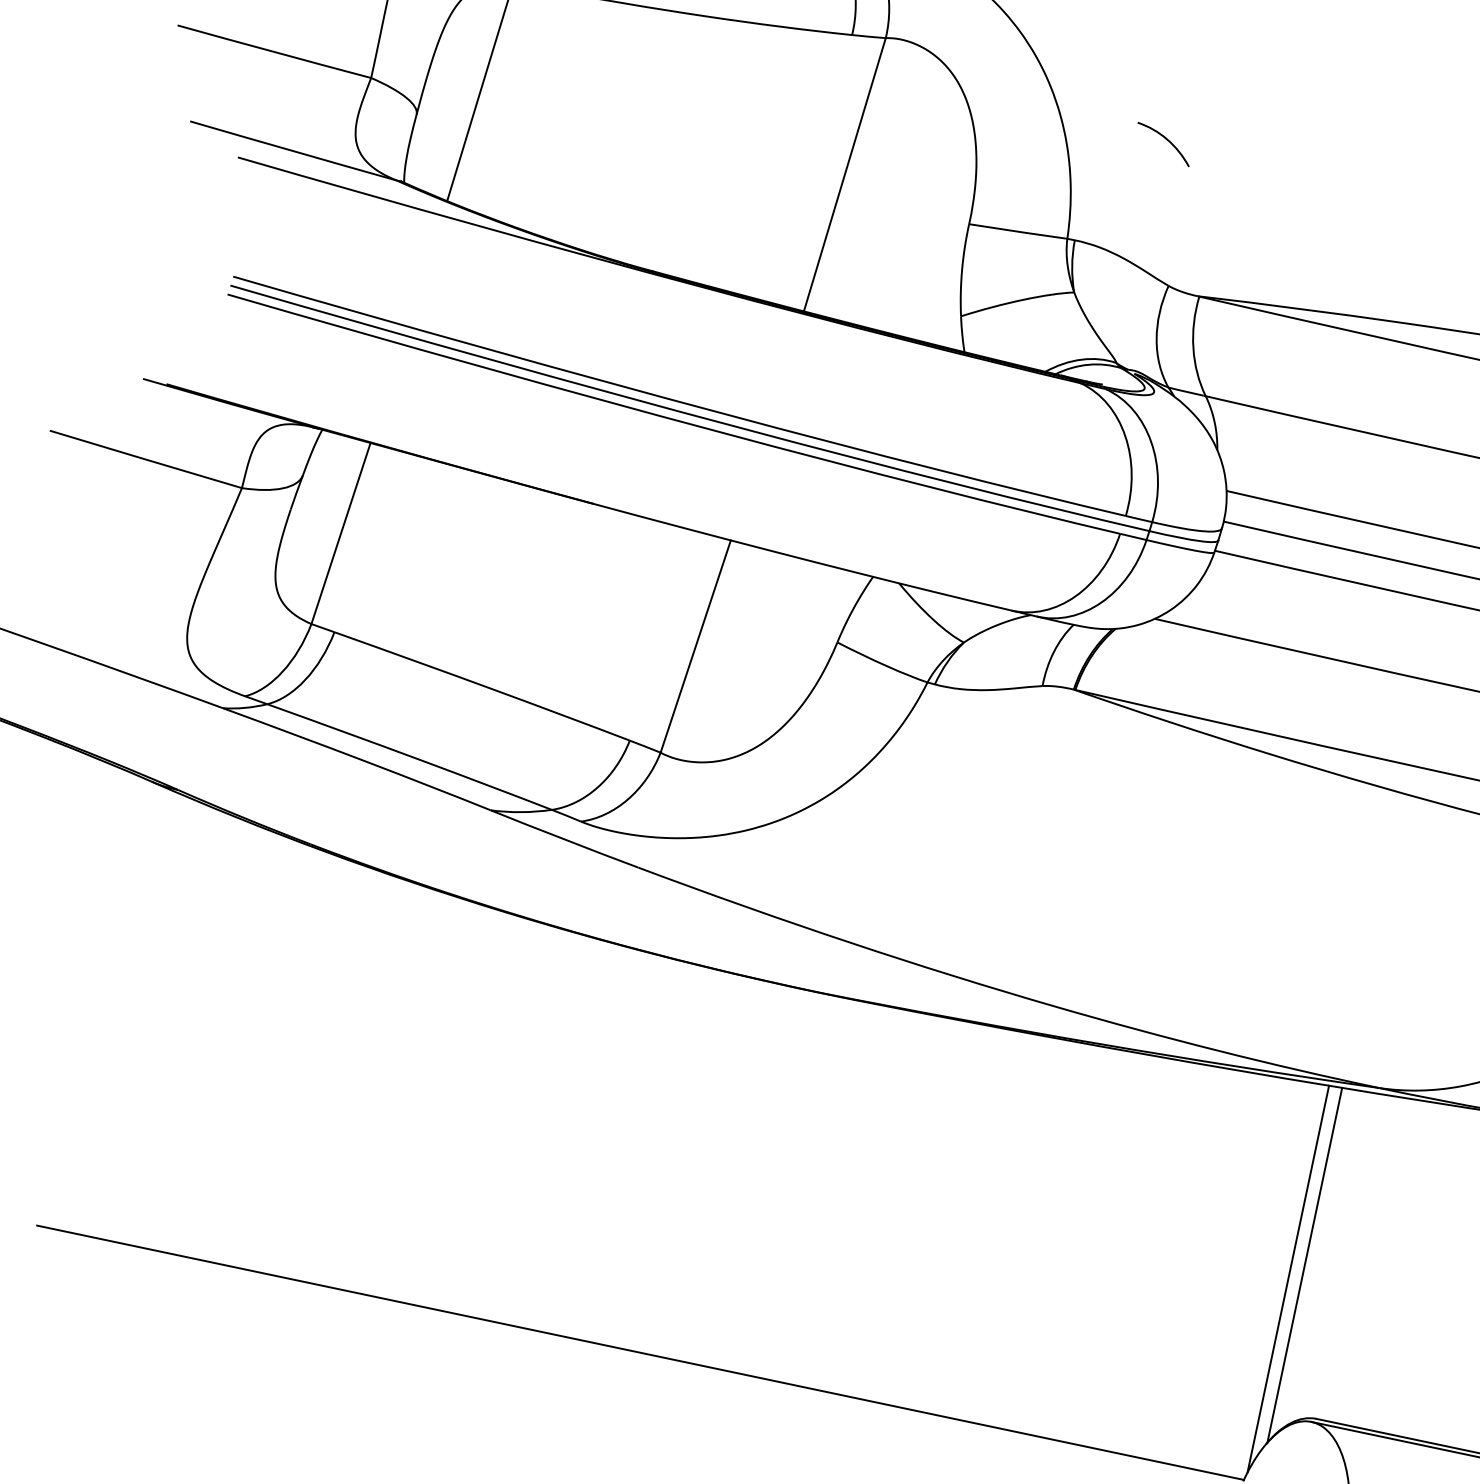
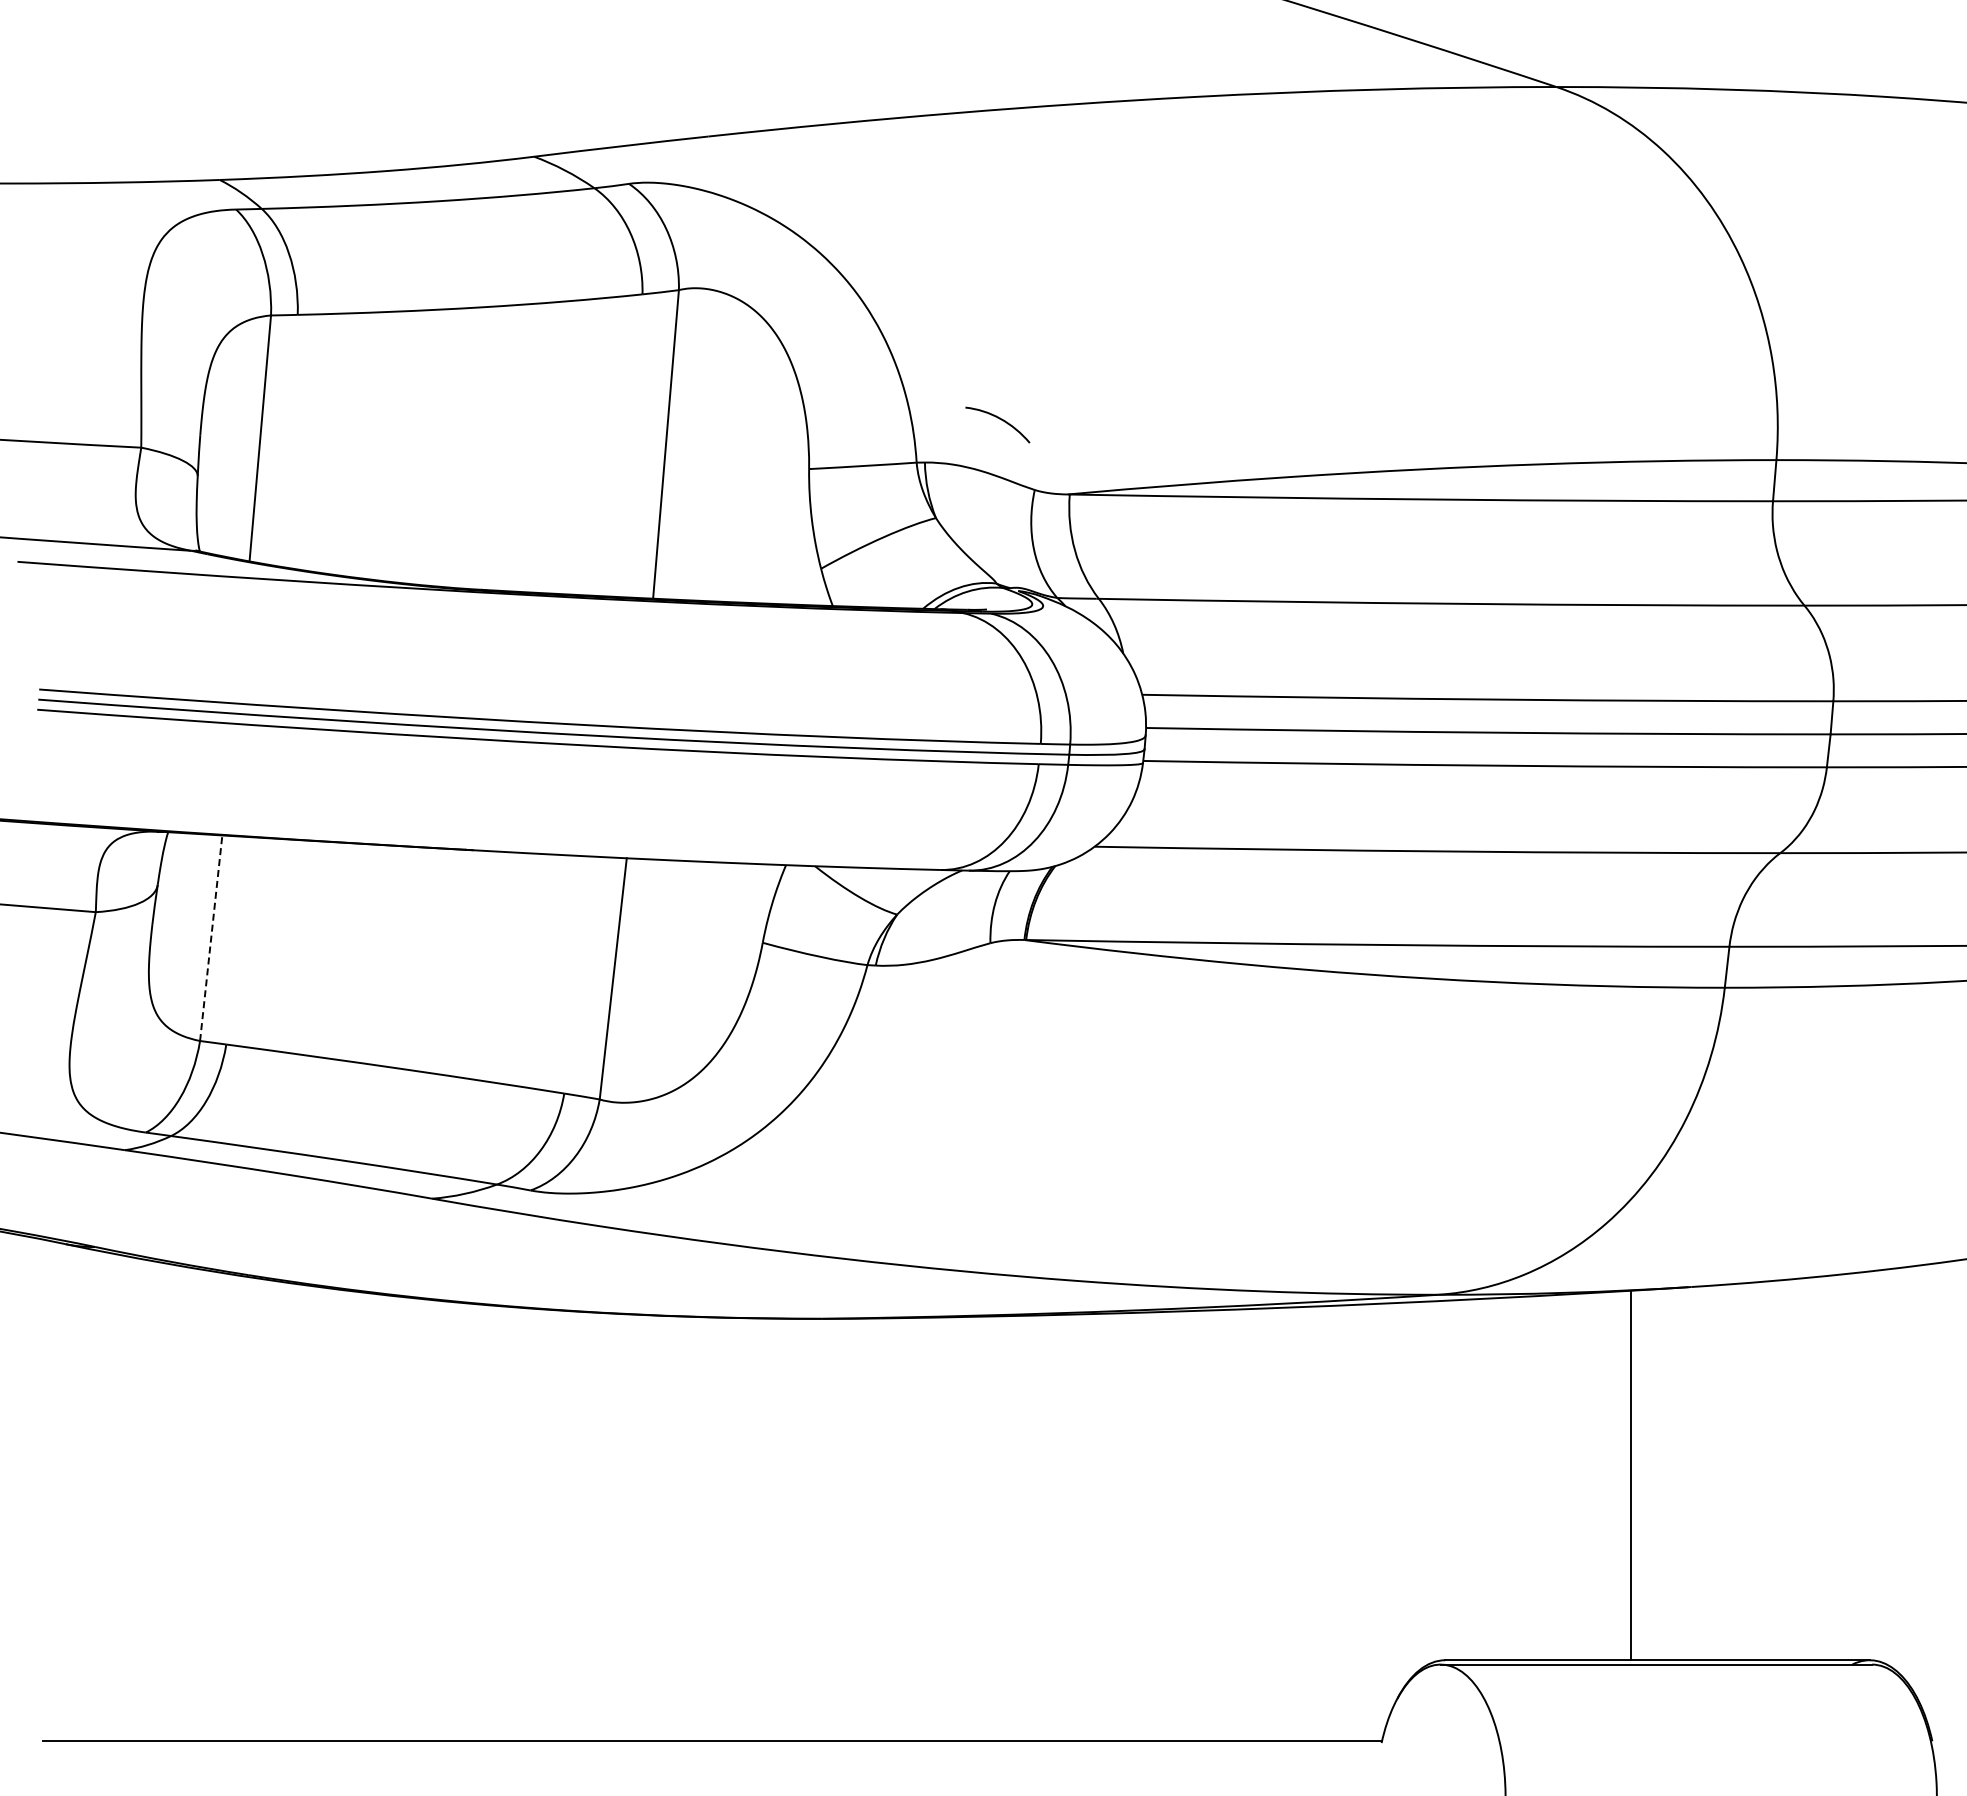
curve: (1166, 139) -> (999, 419), moved
line: (341, 532) -> (211, 937), solid -> dashed
line: (1304, 1265) -> (1398, 1499), removed
line: (1288, 1278) -> (1384, 1517), removed

